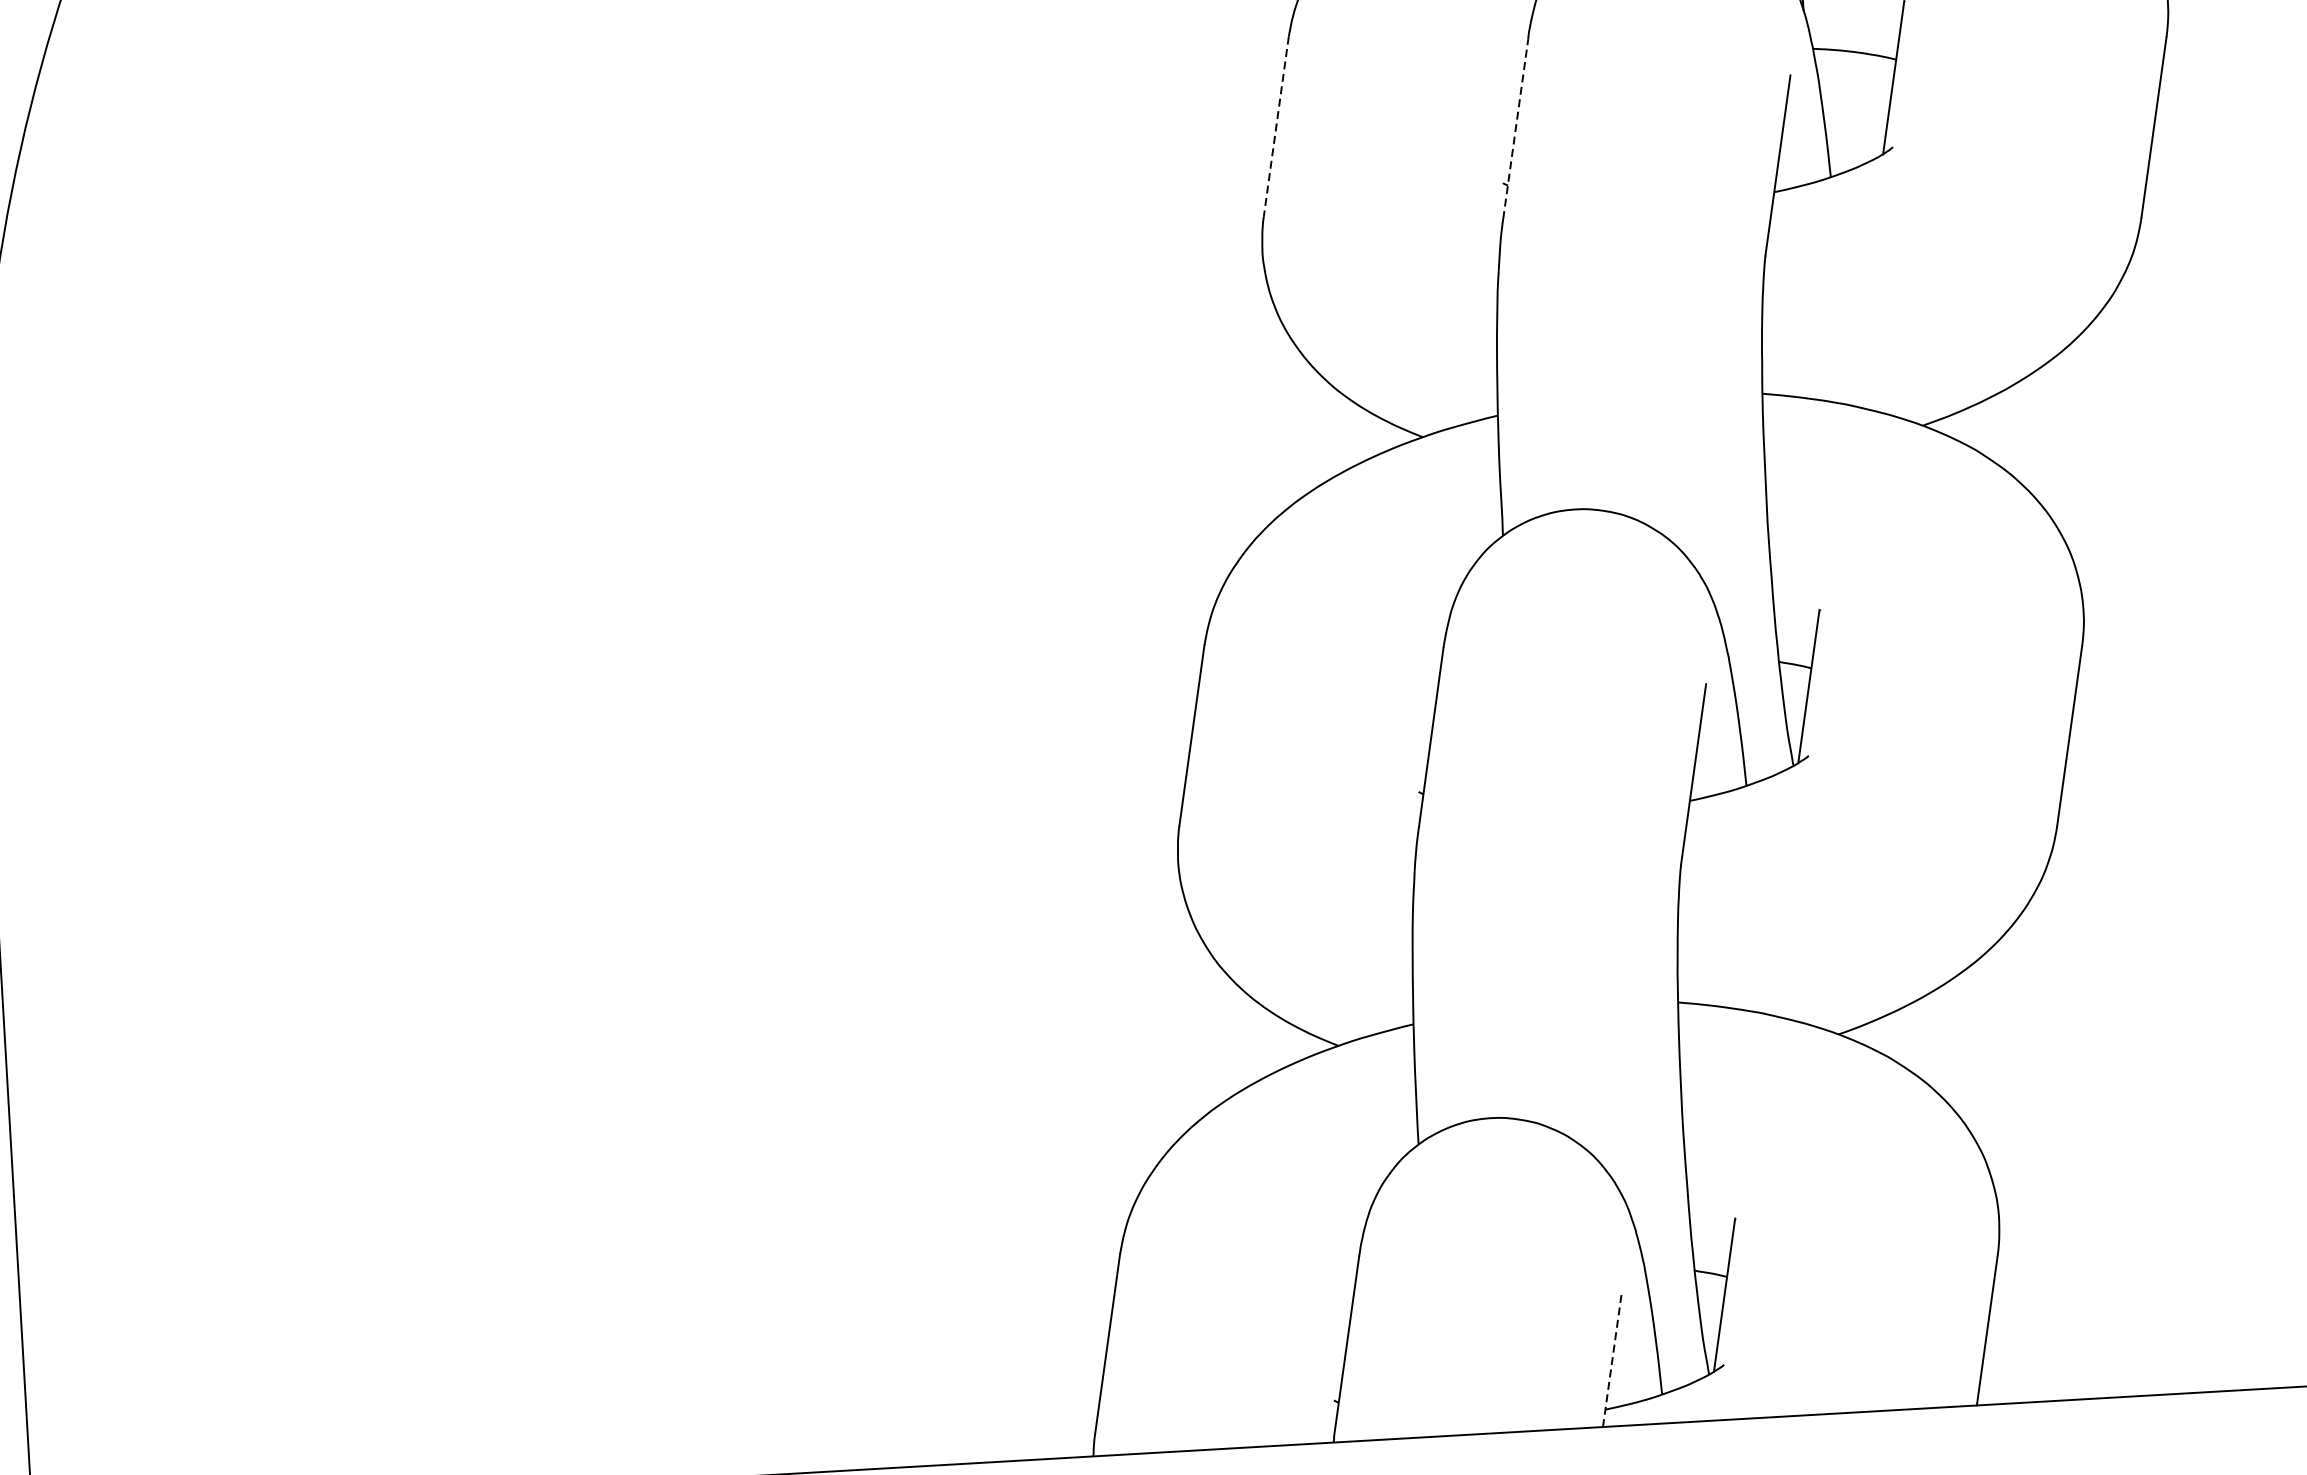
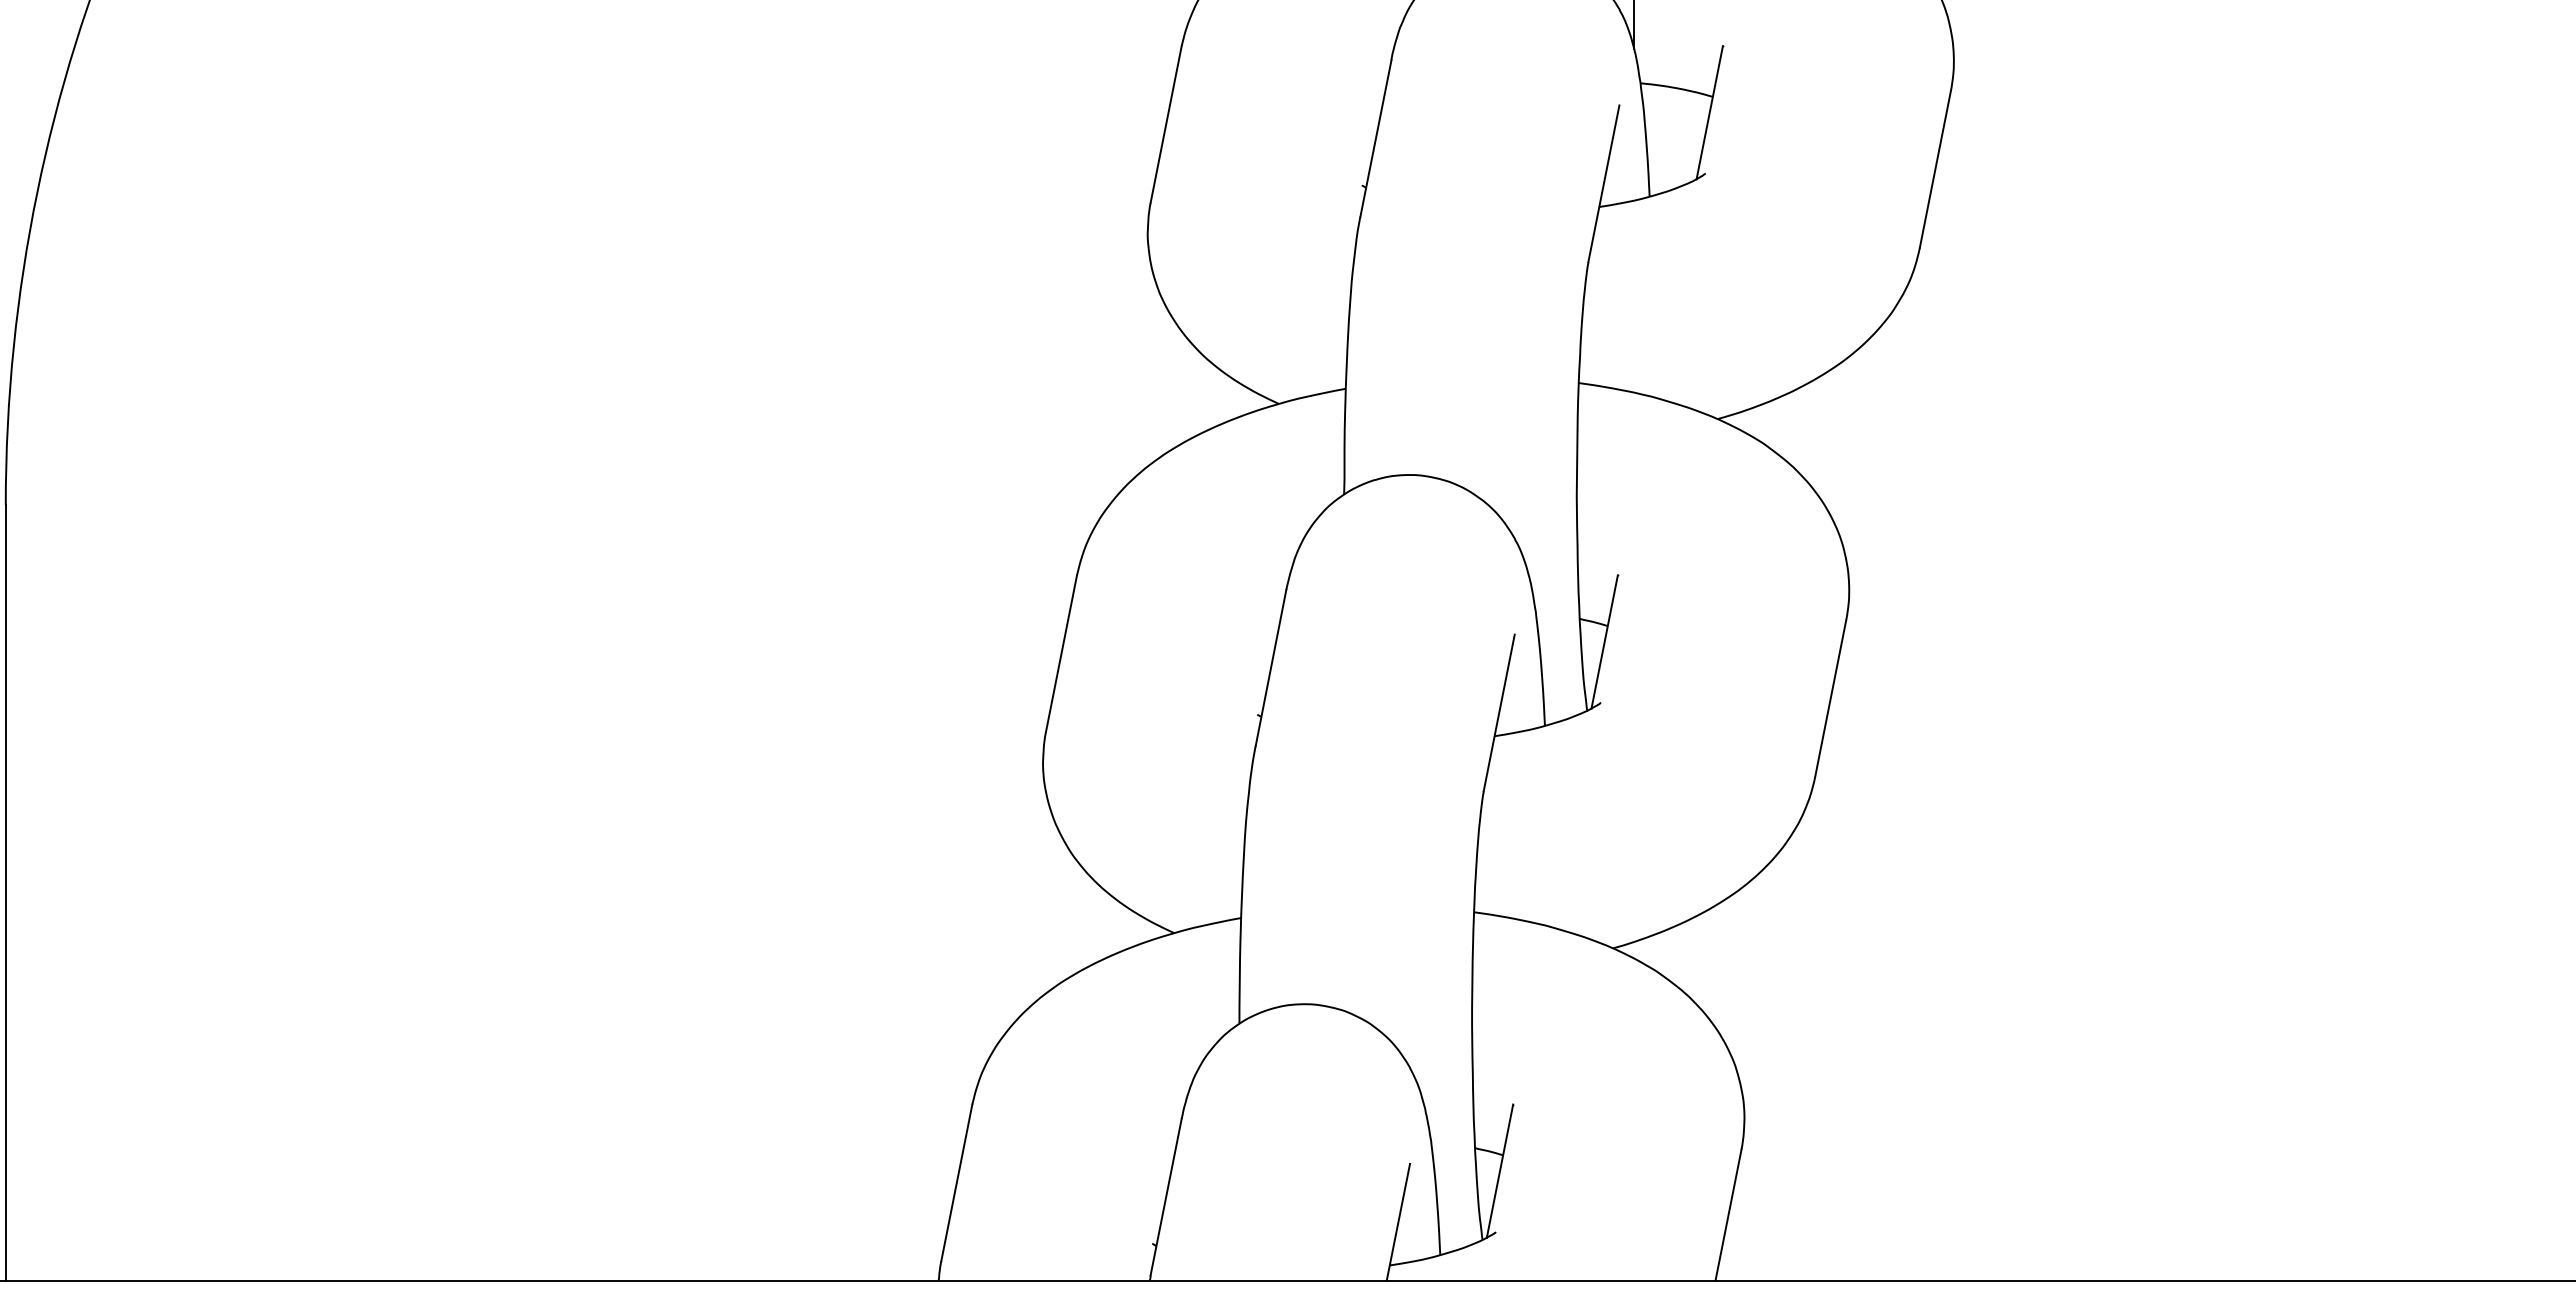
line: (1276, 126) -> (1166, 124), dashed -> solid
line: (1515, 128) -> (1375, 138), dashed -> solid
line: (1612, 1359) -> (1398, 1221), dashed -> solid

